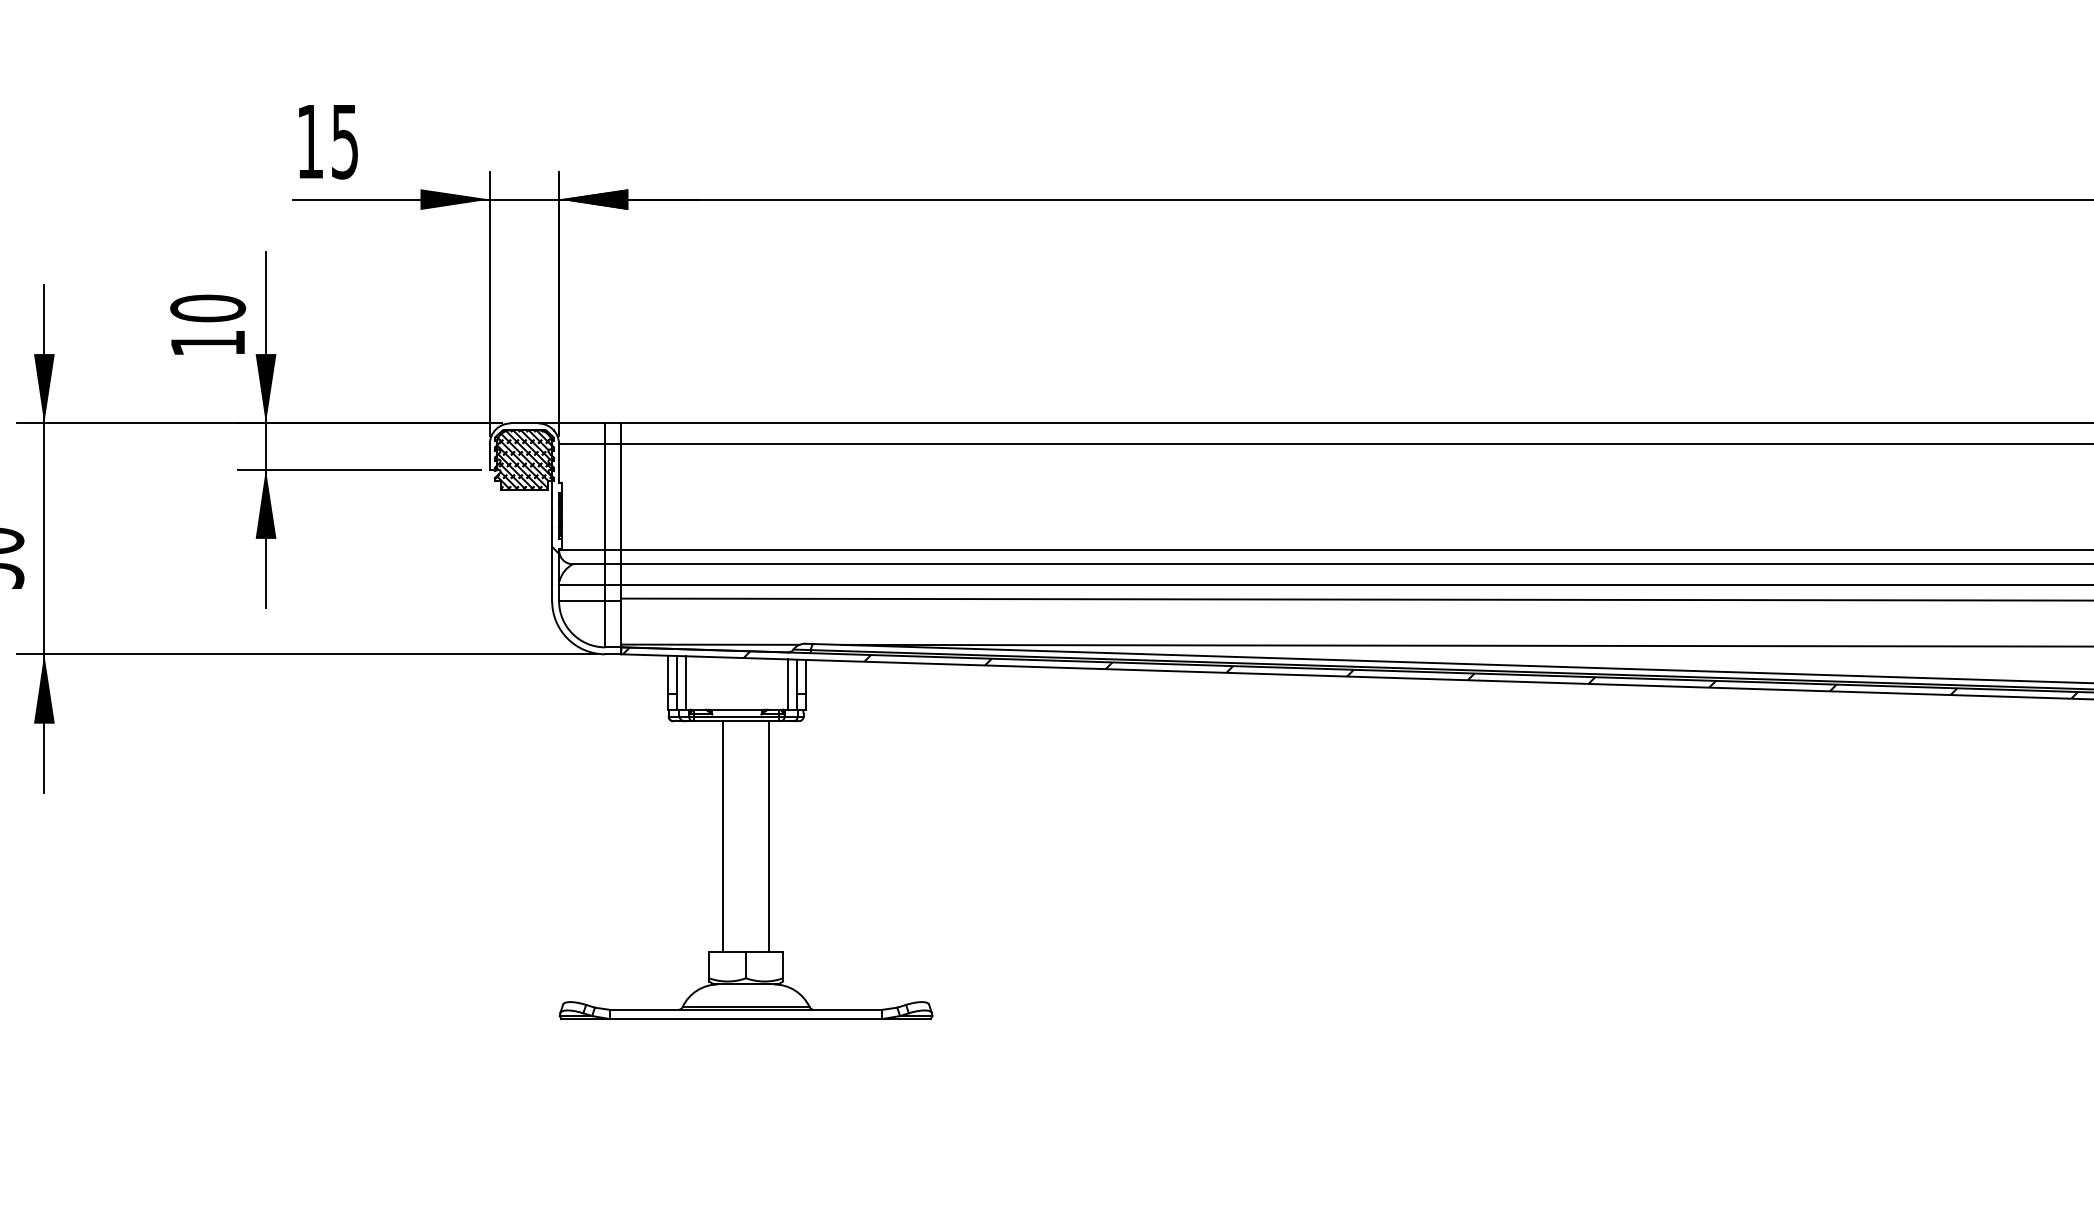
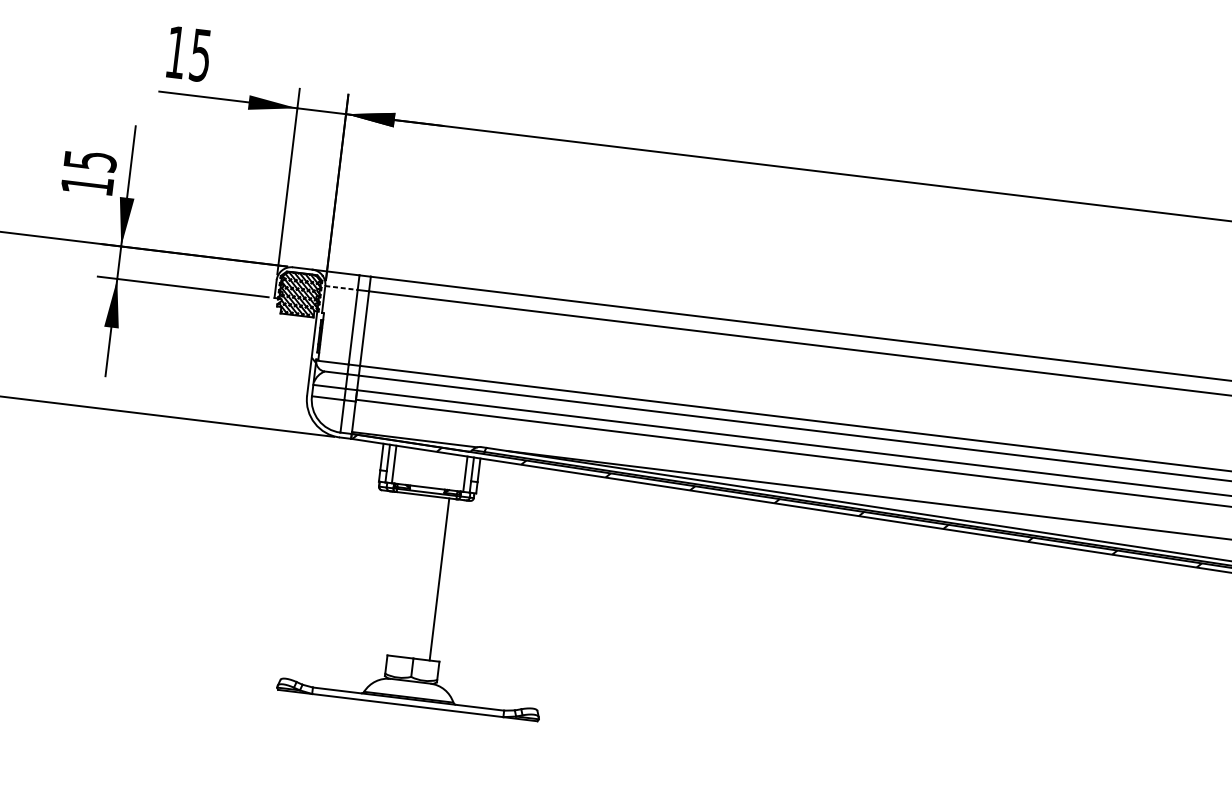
text: (208, 308) -> (90, 160), 10 -> 15
line: (582, 444) -> (341, 288), solid -> dashed
line: (723, 836) -> (407, 575), removed

